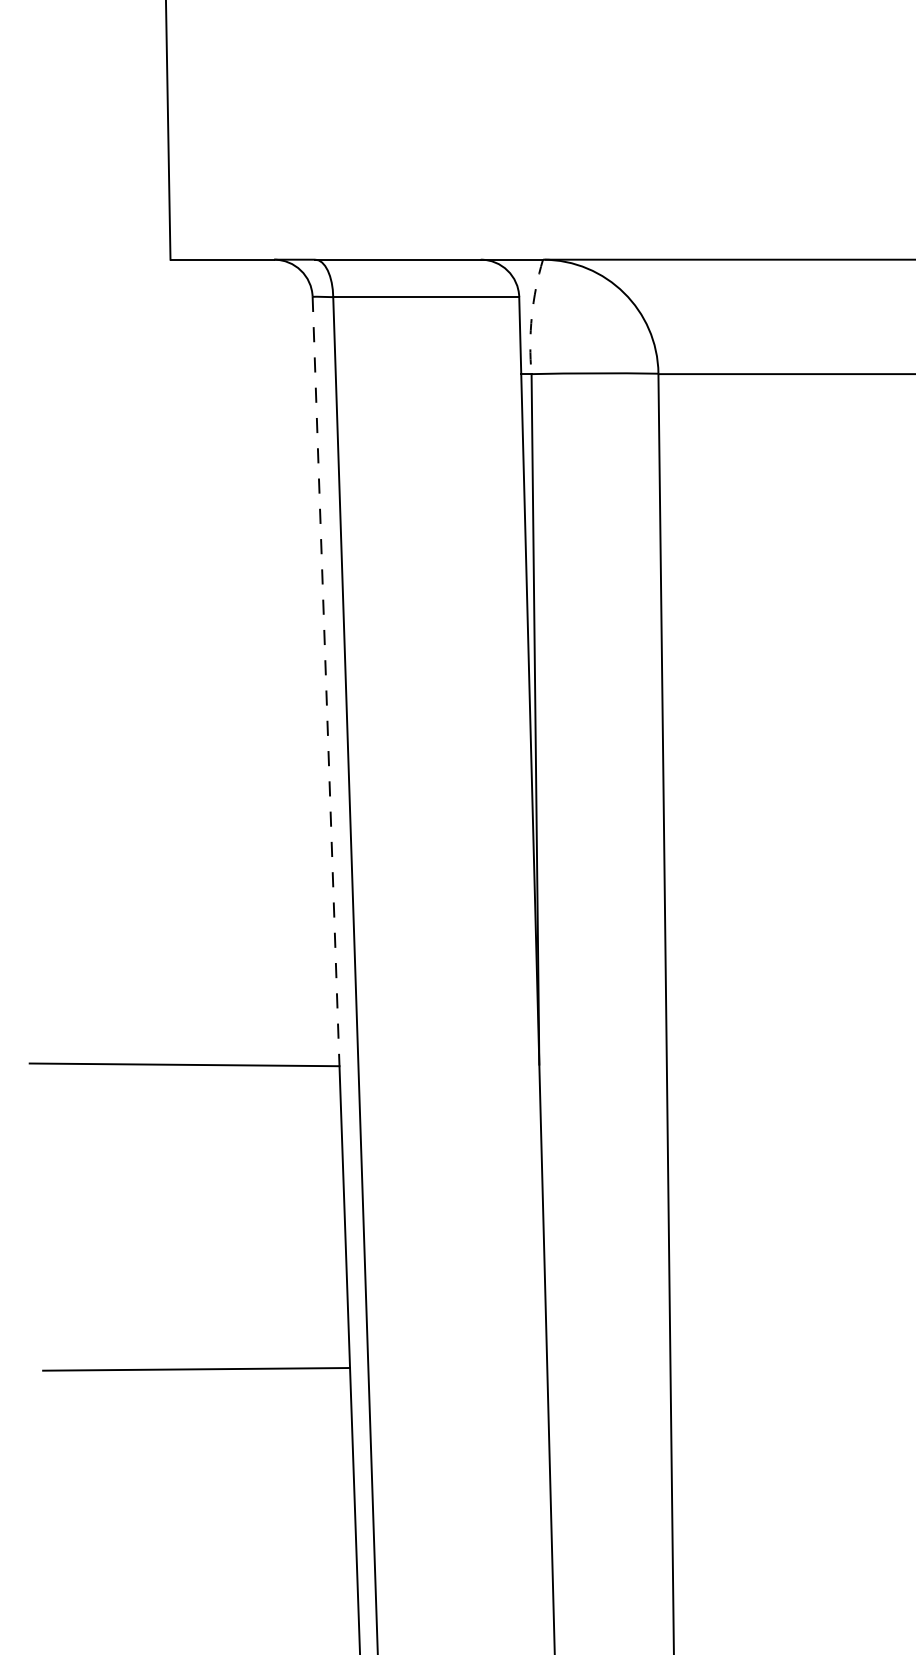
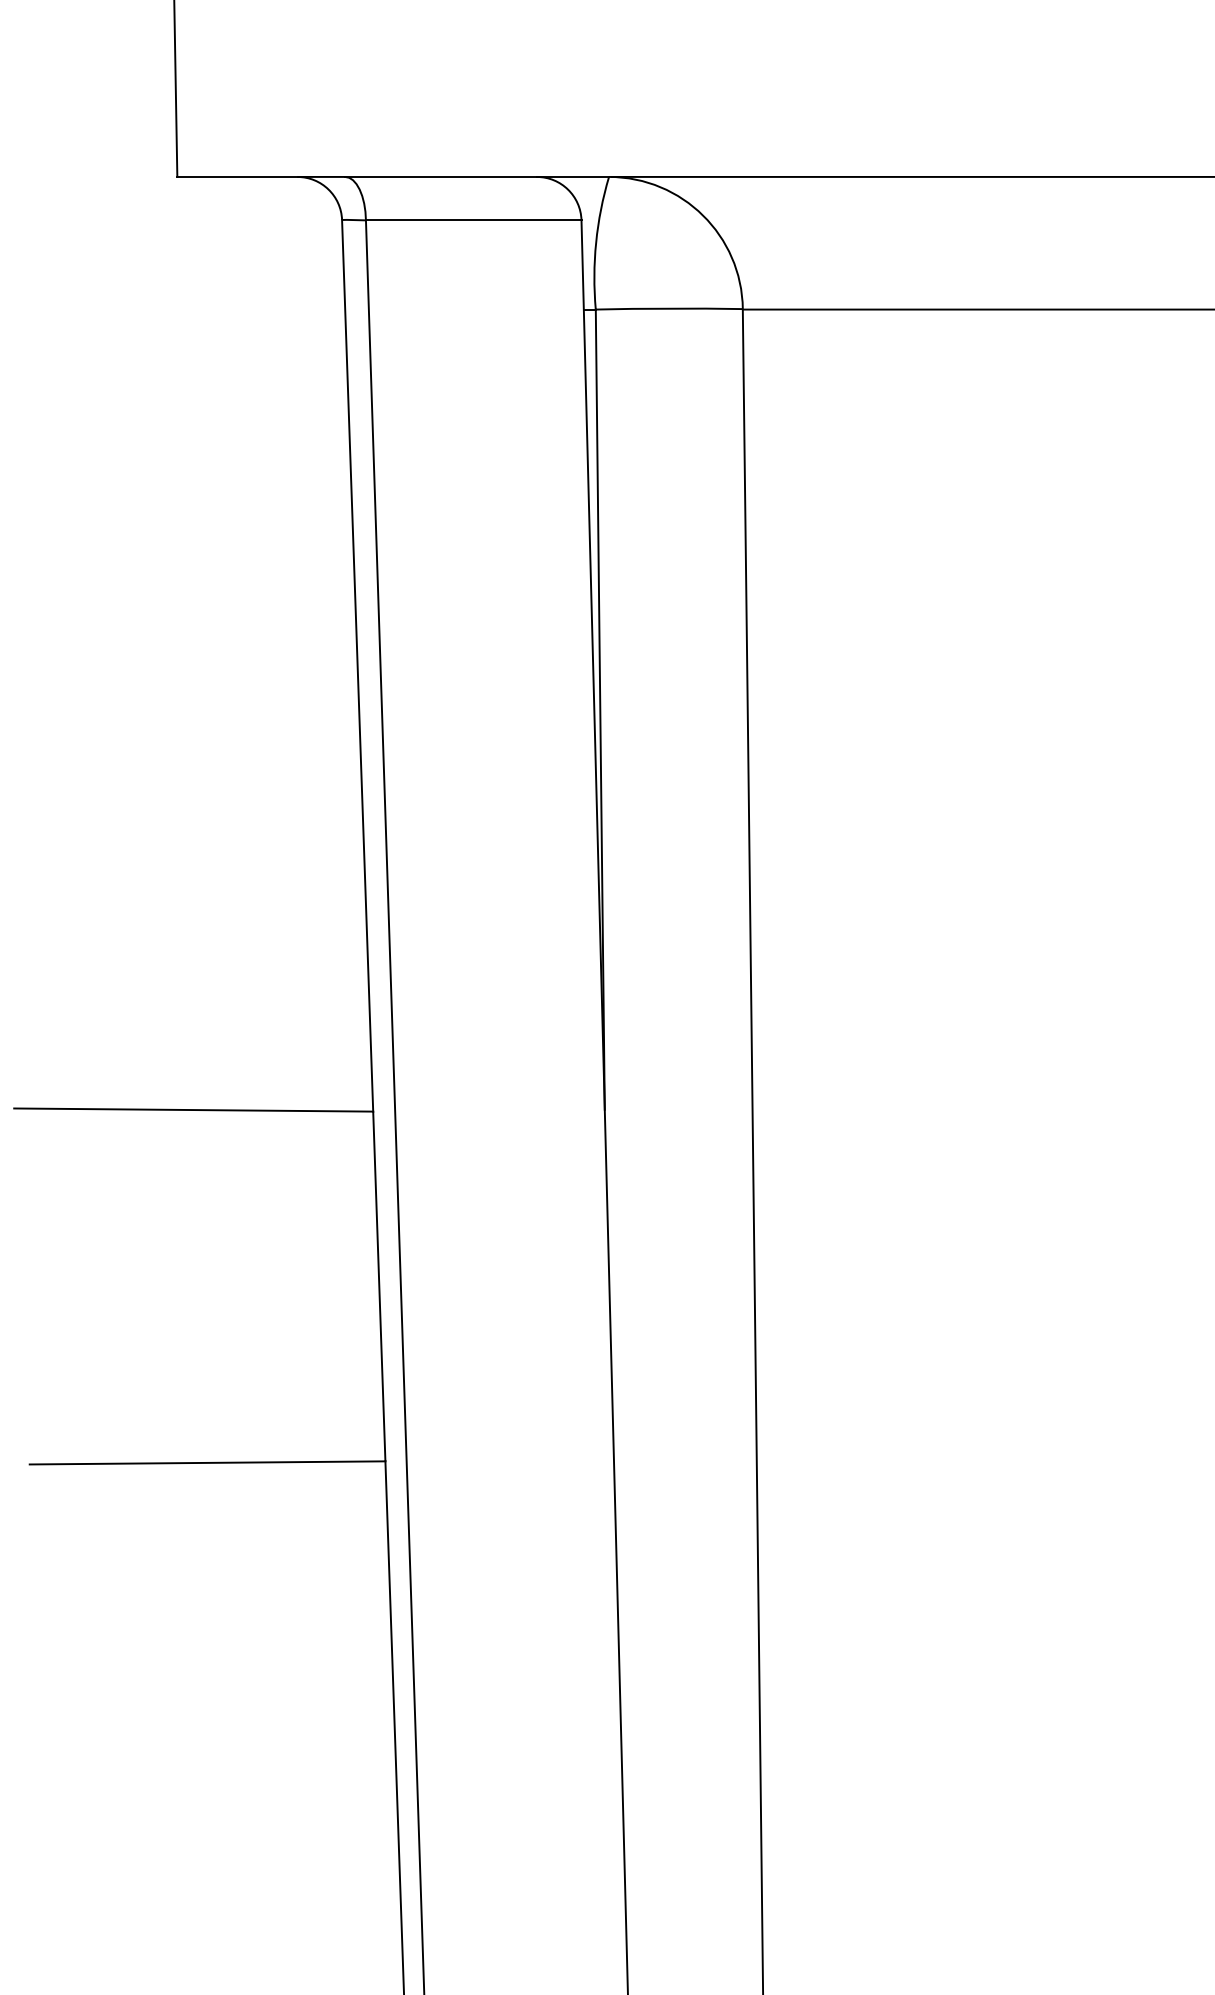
arc: (532, 316) -> (596, 242), dashed -> solid
line: (325, 682) -> (357, 666), dashed -> solid

